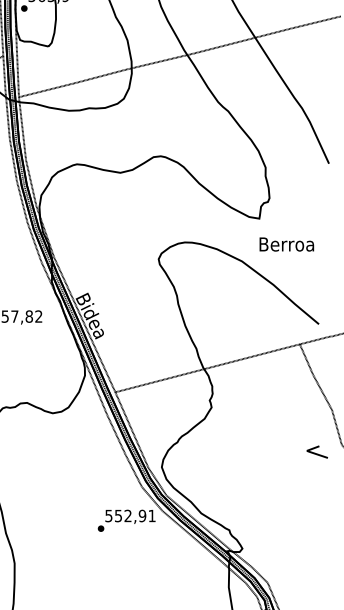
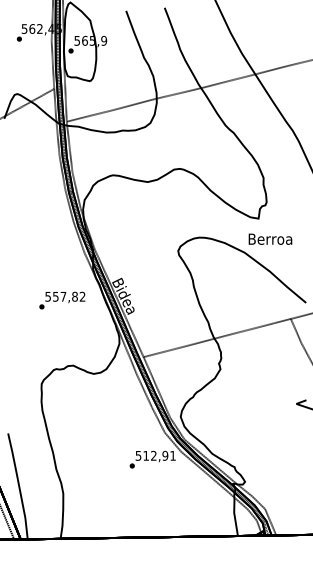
text: (286, 243) -> (270, 238), moved
text: (117, 515) -> (145, 455), 552,91 -> 512,91

